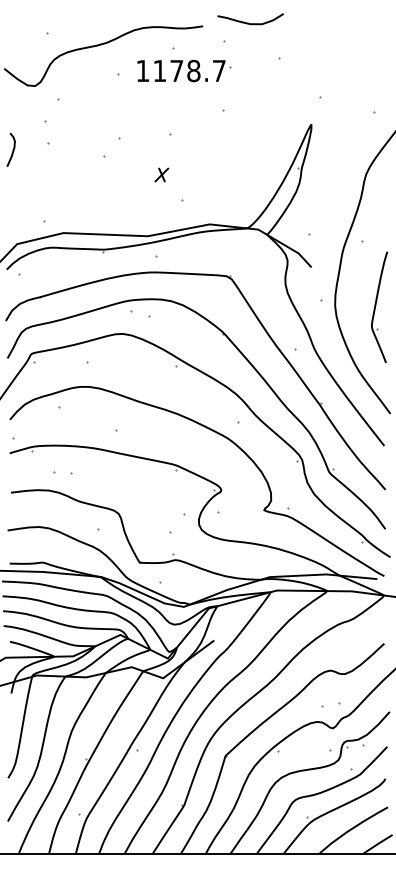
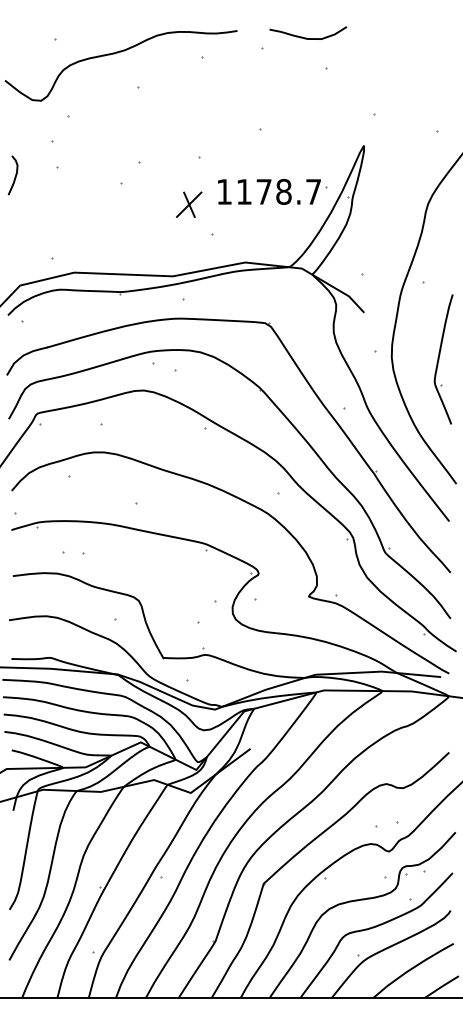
curve: (248, 22) -> (305, 37), moved
part: (184, 70) -> (272, 191), moved
part: (161, 174) -> (188, 204), size x1.67

